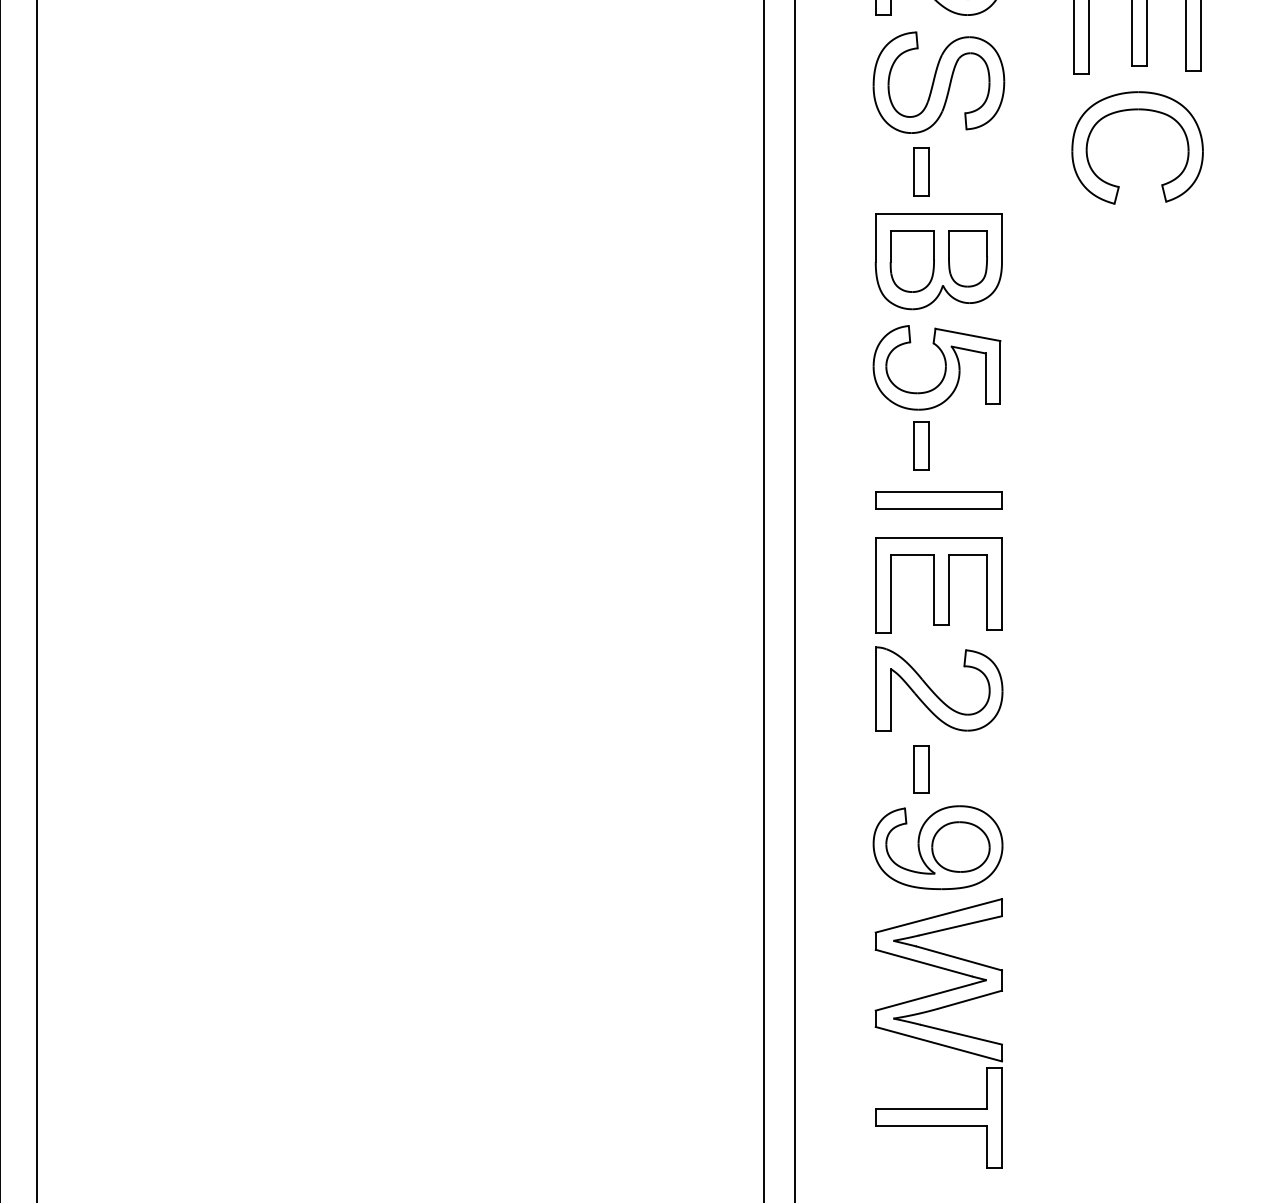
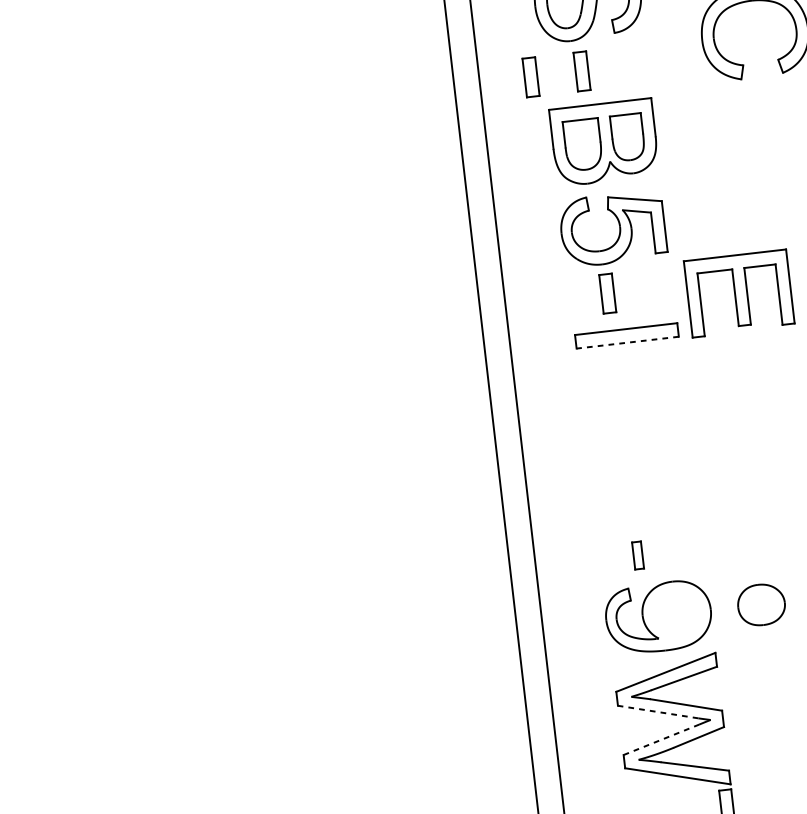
part: (858, 171) -> (531, 77), added
line: (938, 508) -> (627, 342), solid -> dashed
part: (938, 585) -> (739, 293), moved
part: (934, 692) -> (641, 491), removed
part: (921, 769) -> (638, 555), size x0.7
part: (960, 846) -> (761, 604), moved
line: (923, 963) -> (657, 712), solid -> dashed
line: (923, 997) -> (661, 739), solid -> dashed

